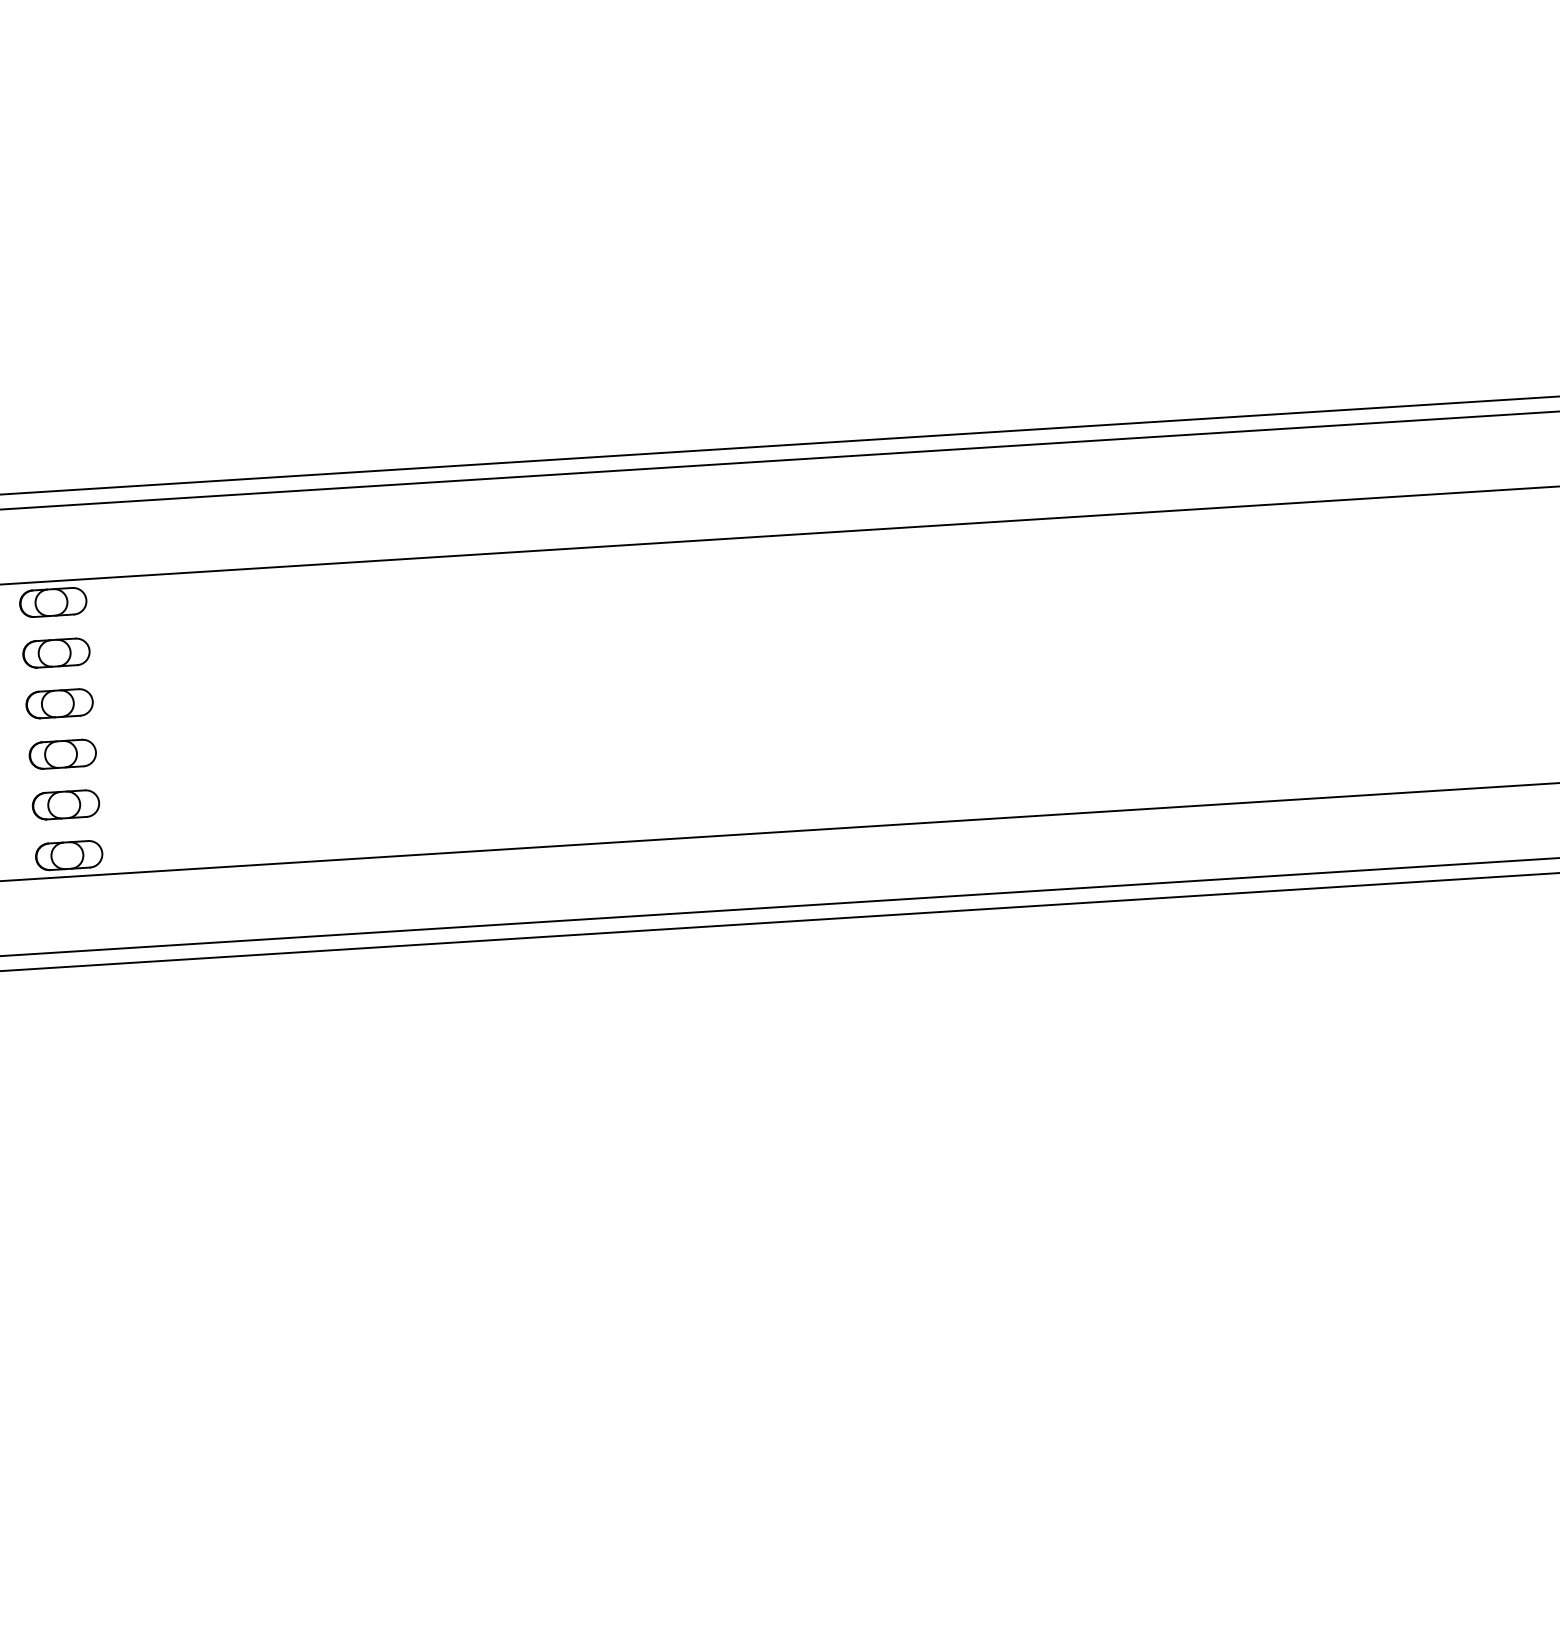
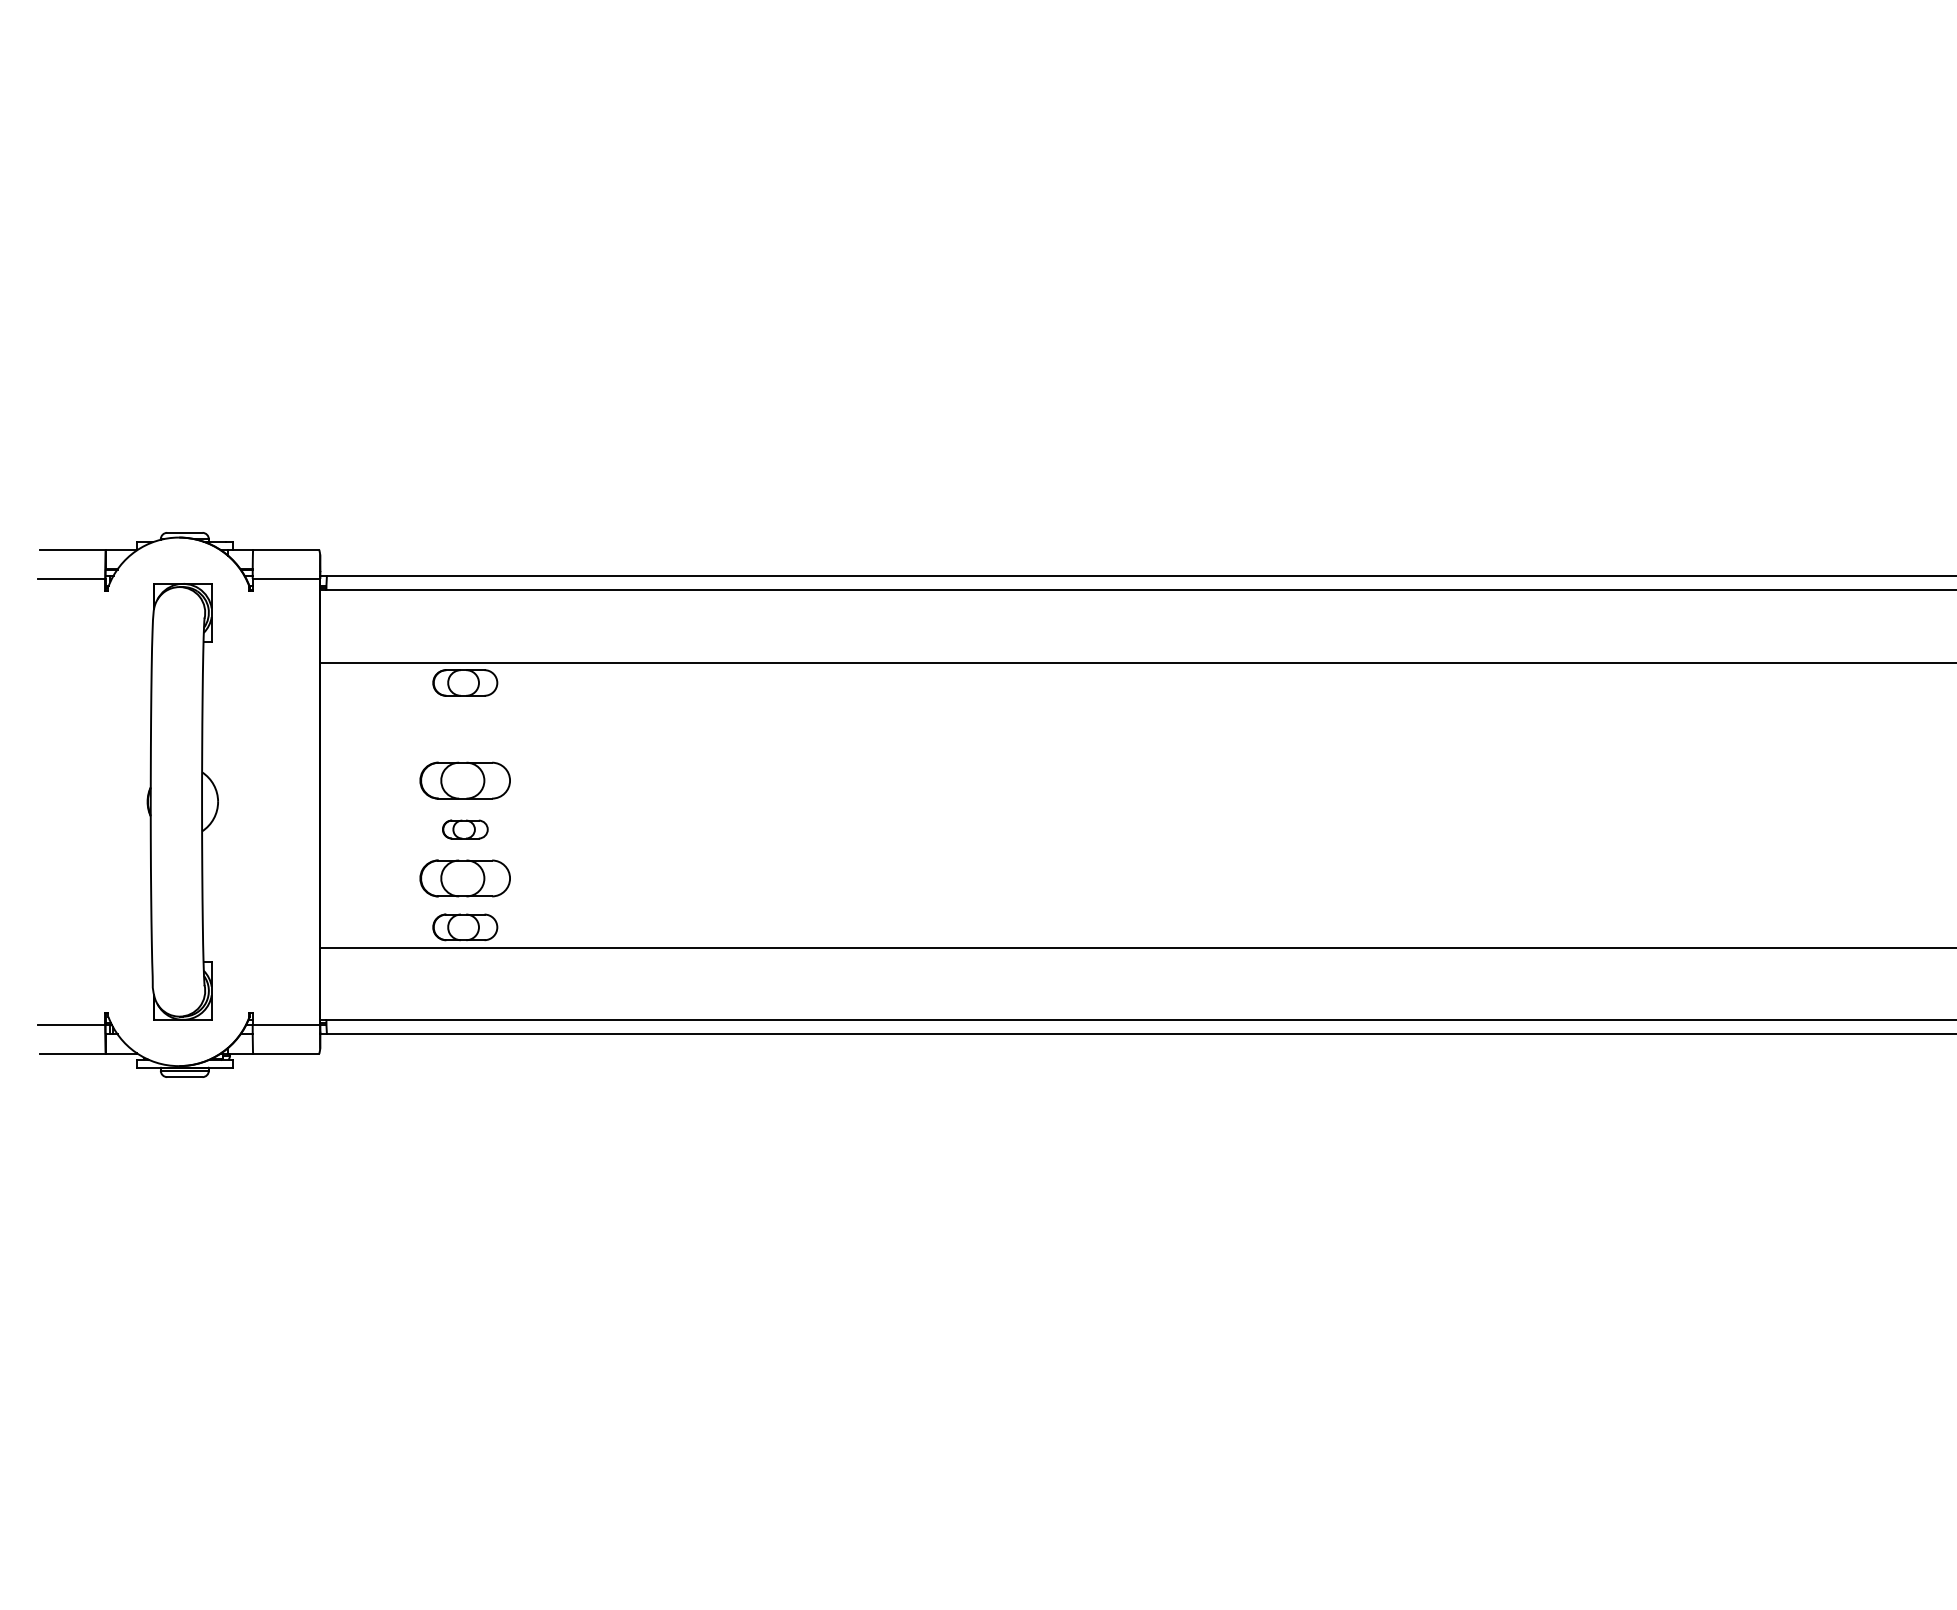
part: (56, 652) -> (465, 731), removed
part: (59, 703) -> (465, 780), size x1.4
part: (63, 754) -> (465, 829), size x0.7
part: (66, 804) -> (465, 878), size x1.4

